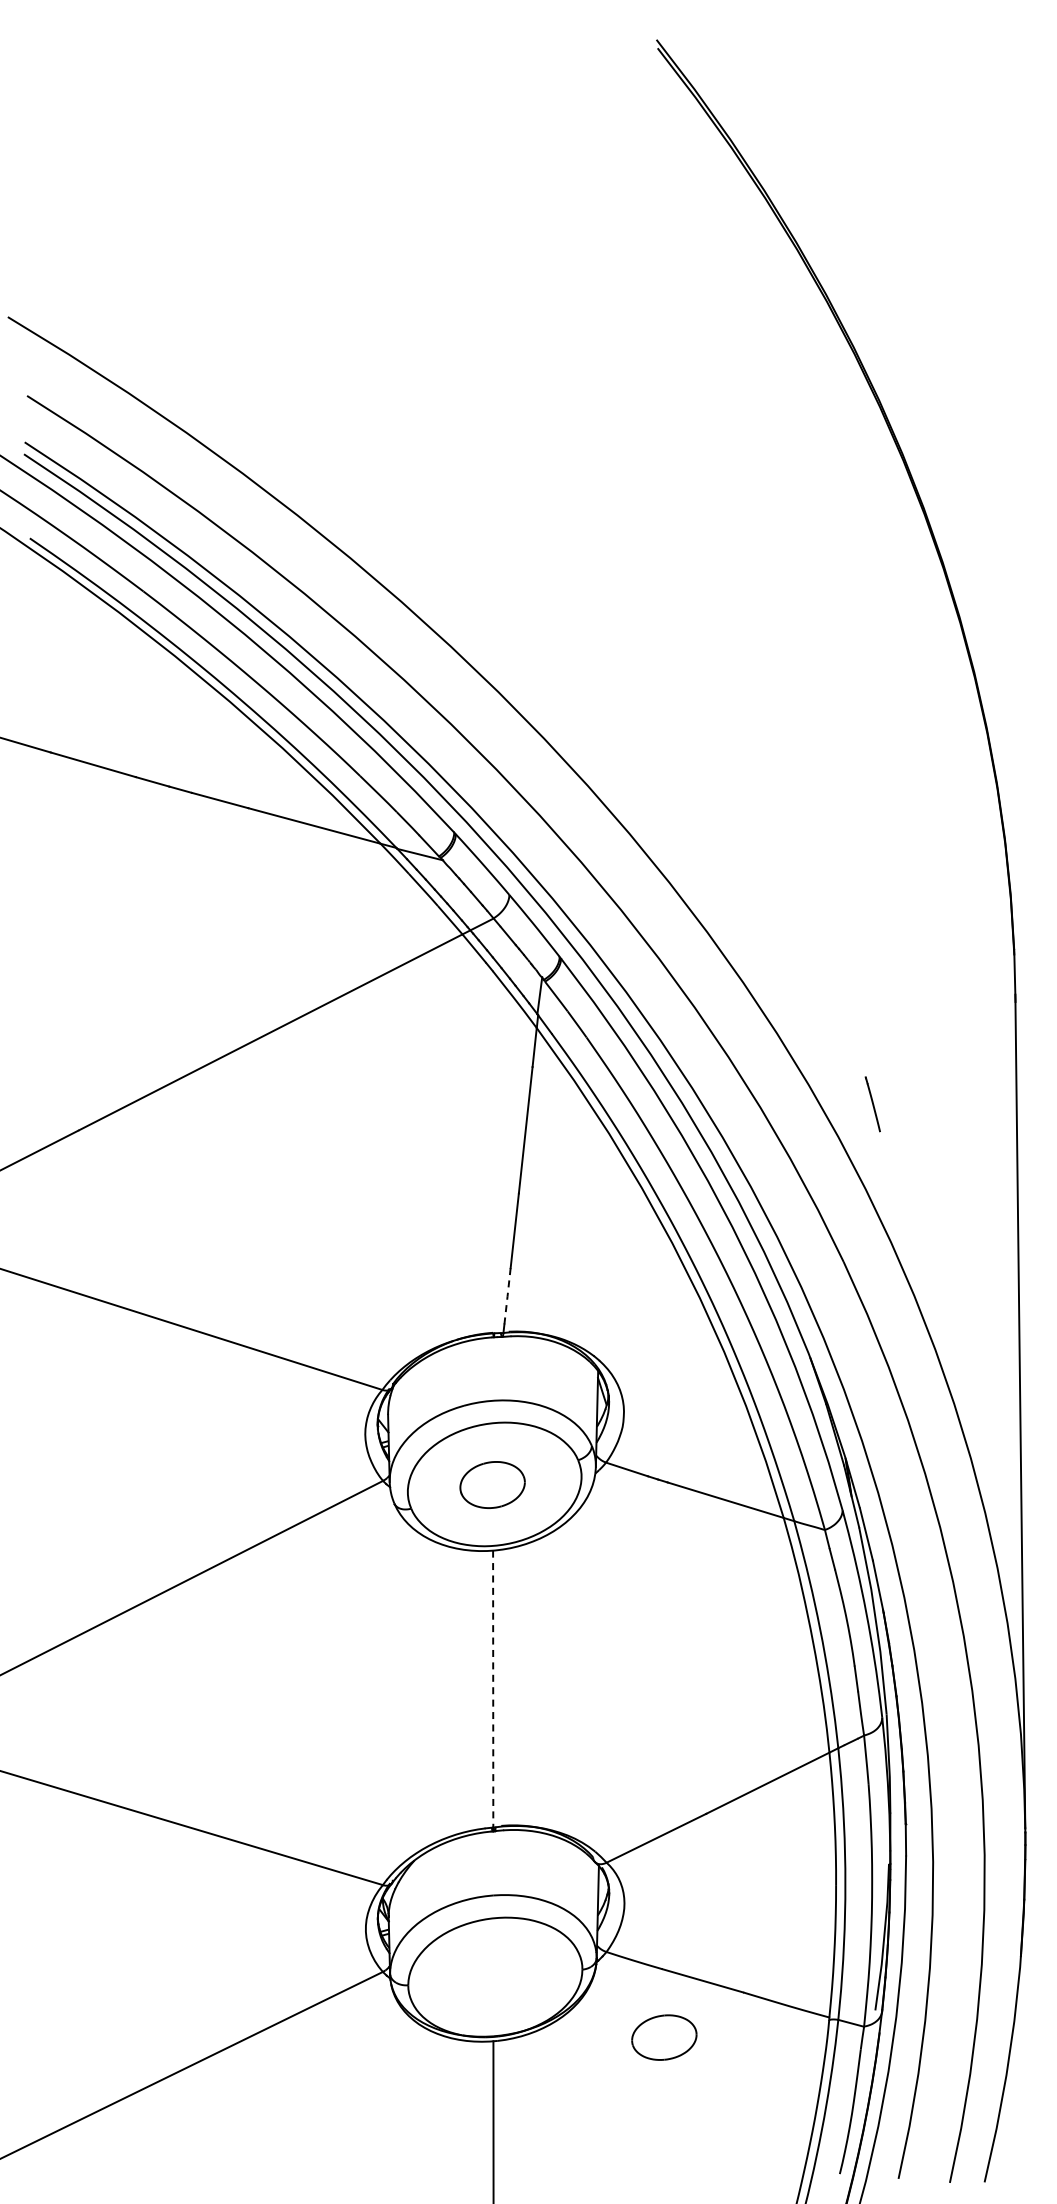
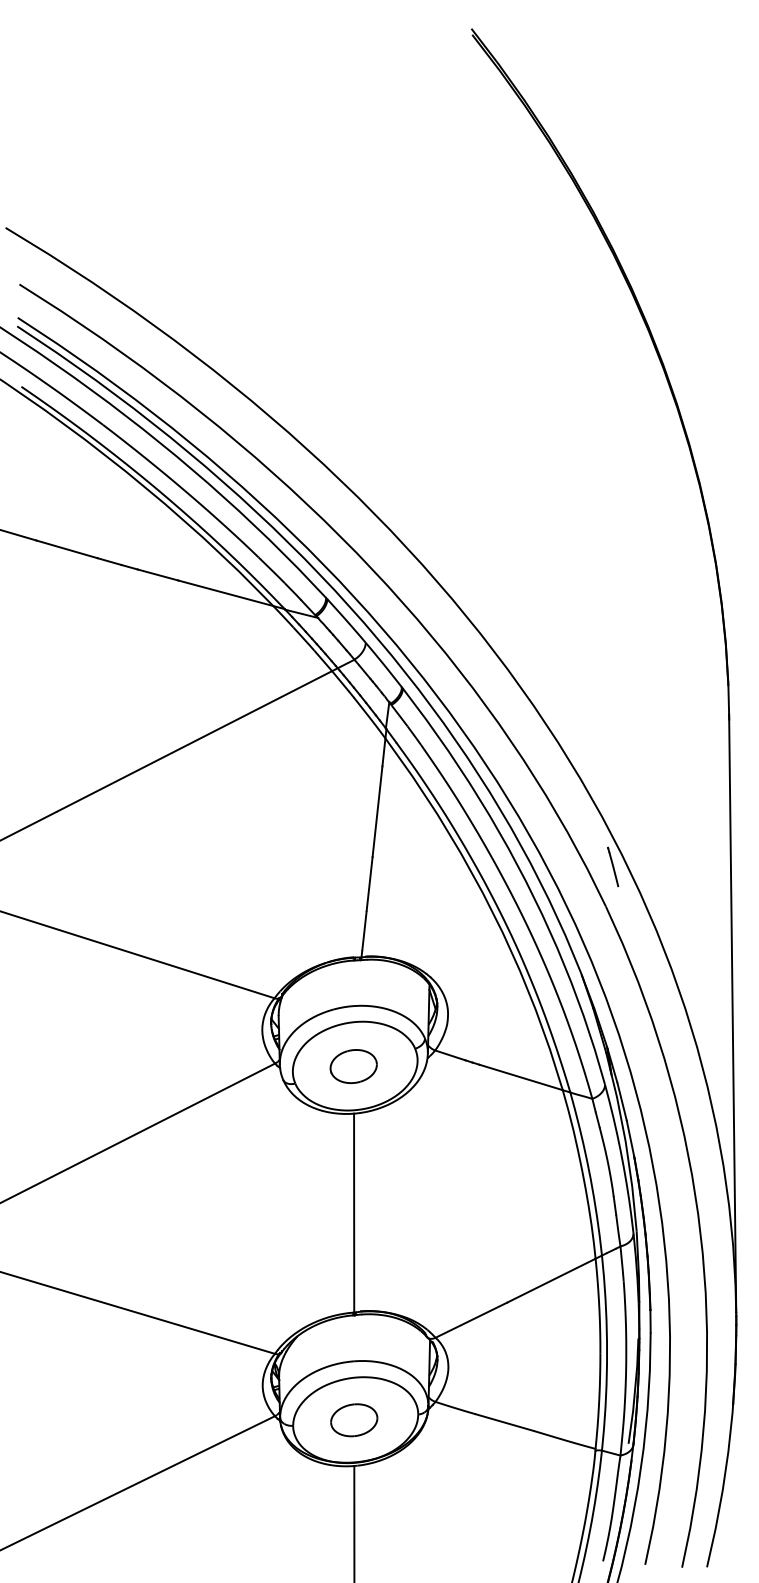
line: (872, 1104) -> (612, 867), moved
line: (507, 1296) -> (364, 931), dashed -> solid
line: (493, 1689) -> (354, 1213), dashed -> solid
part: (664, 2037) -> (354, 1420), moved

